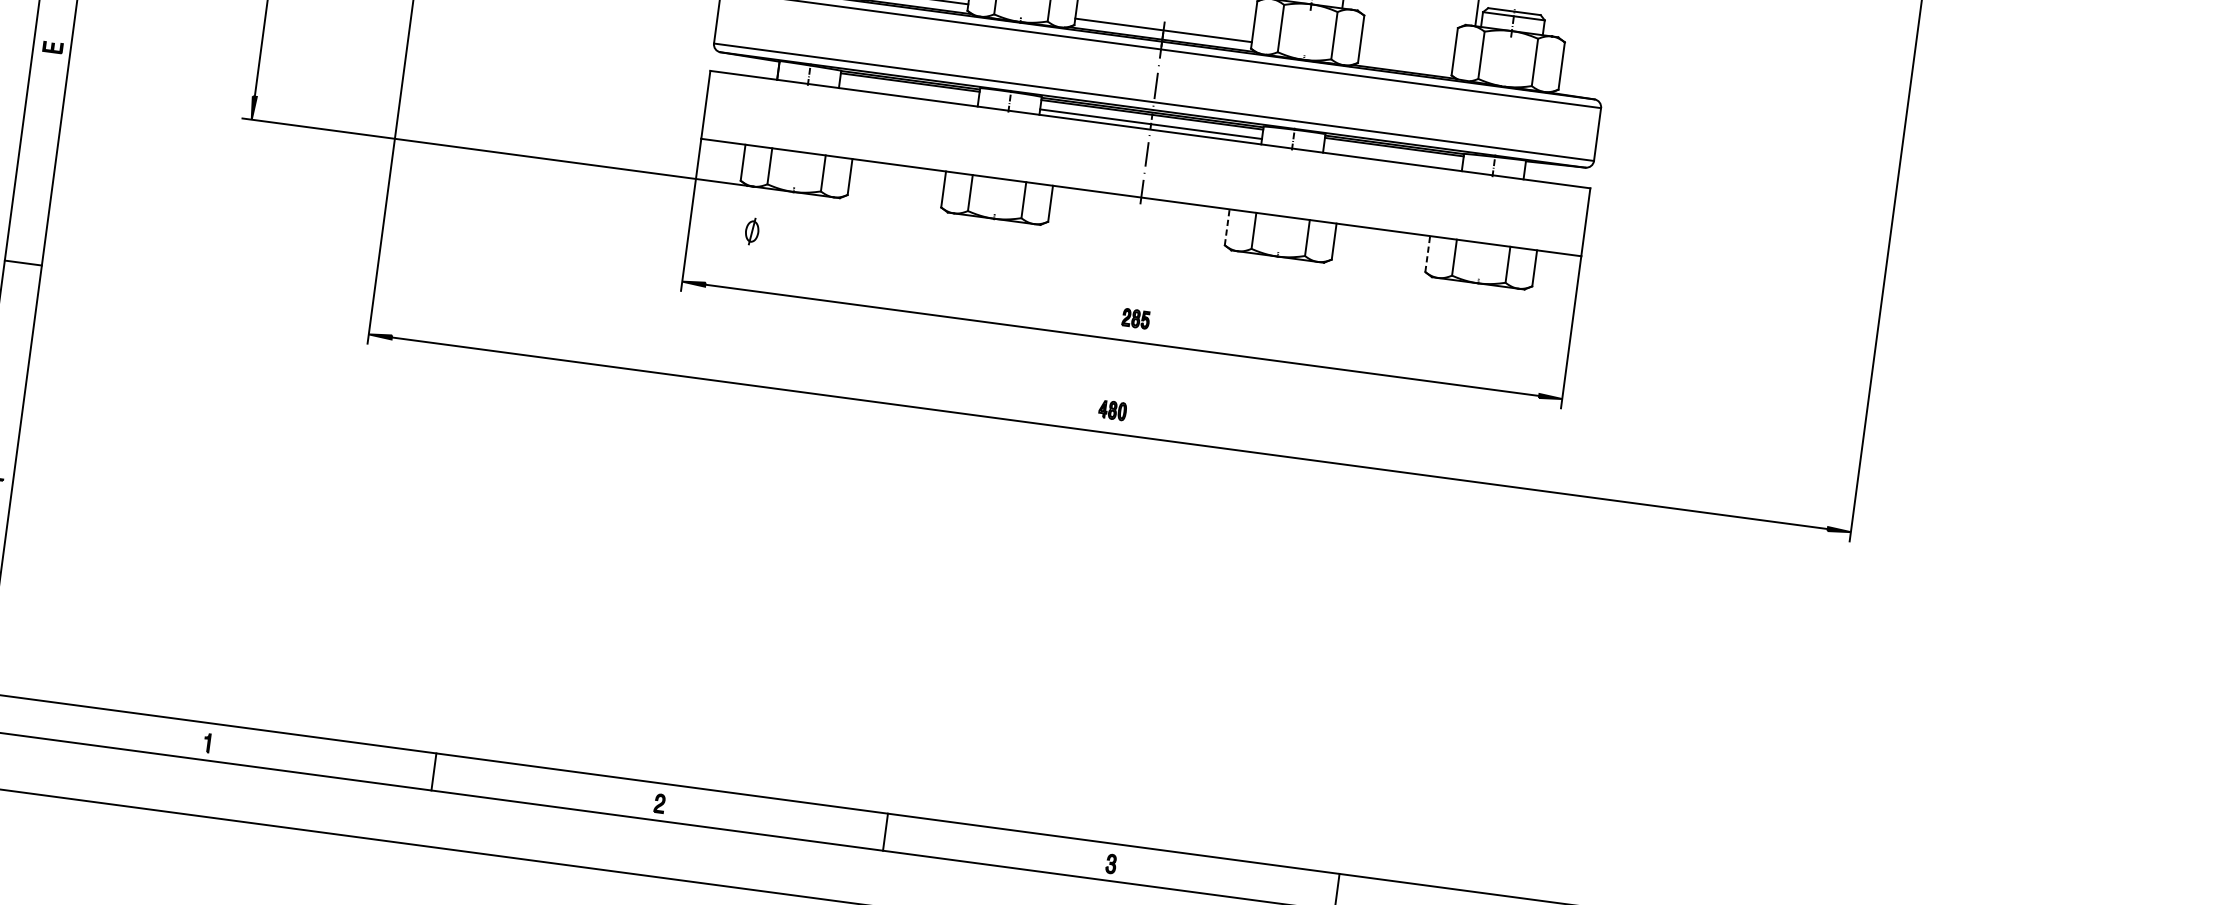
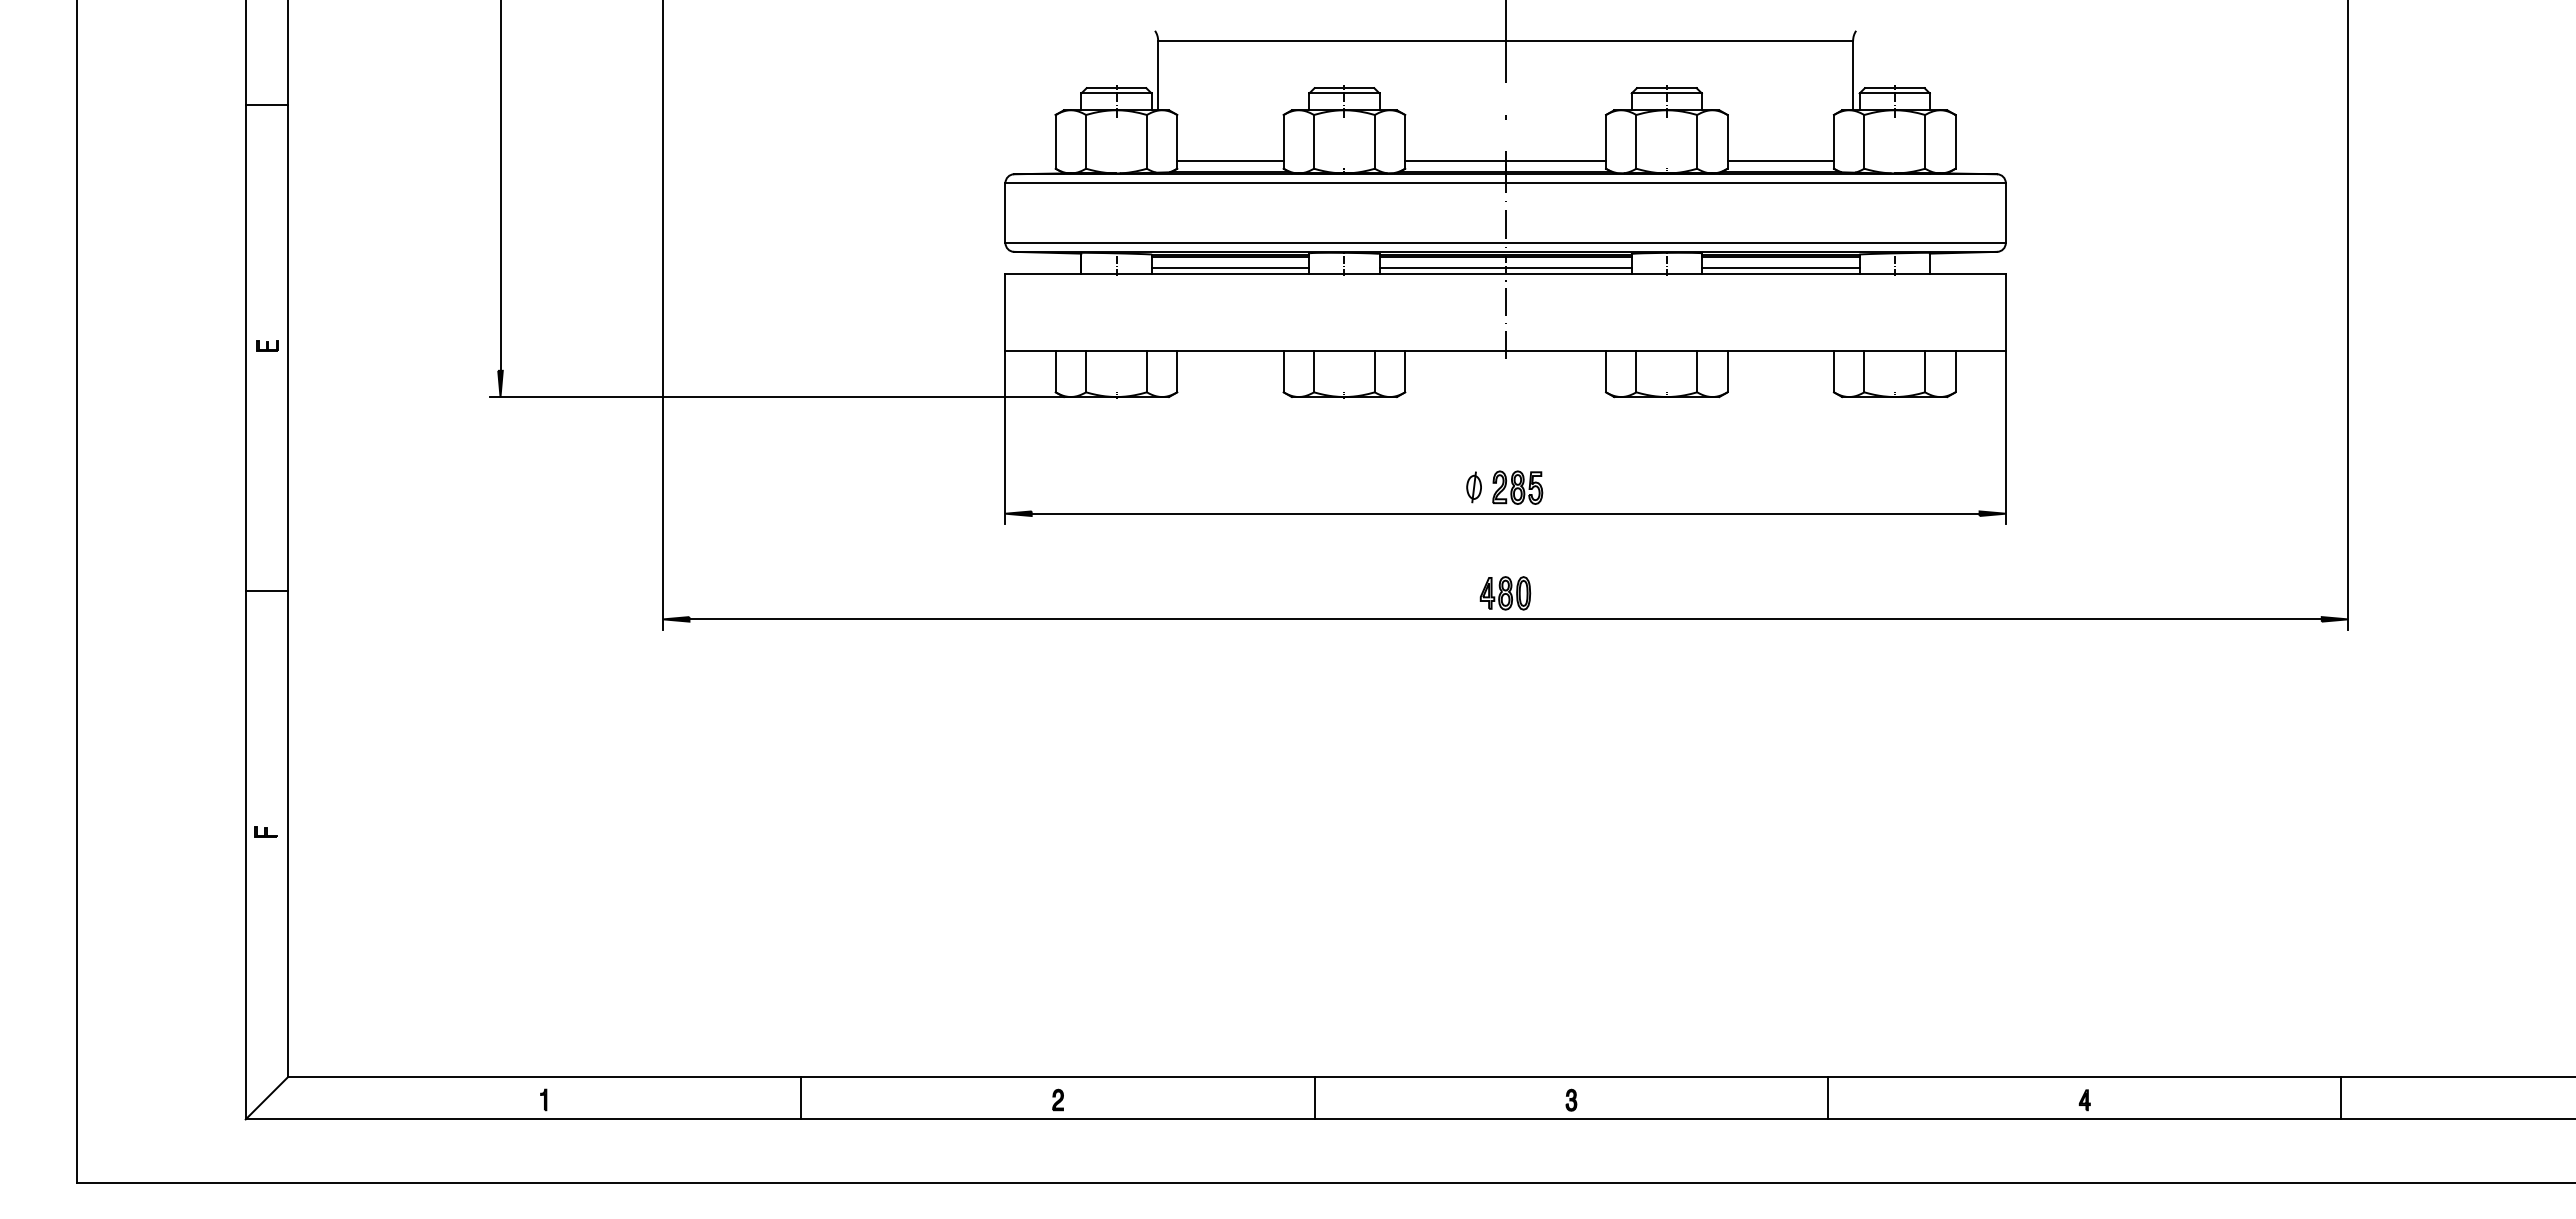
line: (1405, 62) -> (1780, 161), added
line: (909, 92) -> (1230, 268), added
line: (1392, 156) -> (1780, 268), added
line: (1227, 227) -> (1606, 371), dashed -> solid
part: (751, 231) -> (1473, 487), moved
line: (1427, 253) -> (1833, 371), dashed -> solid
part: (1135, 318) -> (1517, 487), size x1.67
part: (1112, 410) -> (1505, 593), size x1.67

